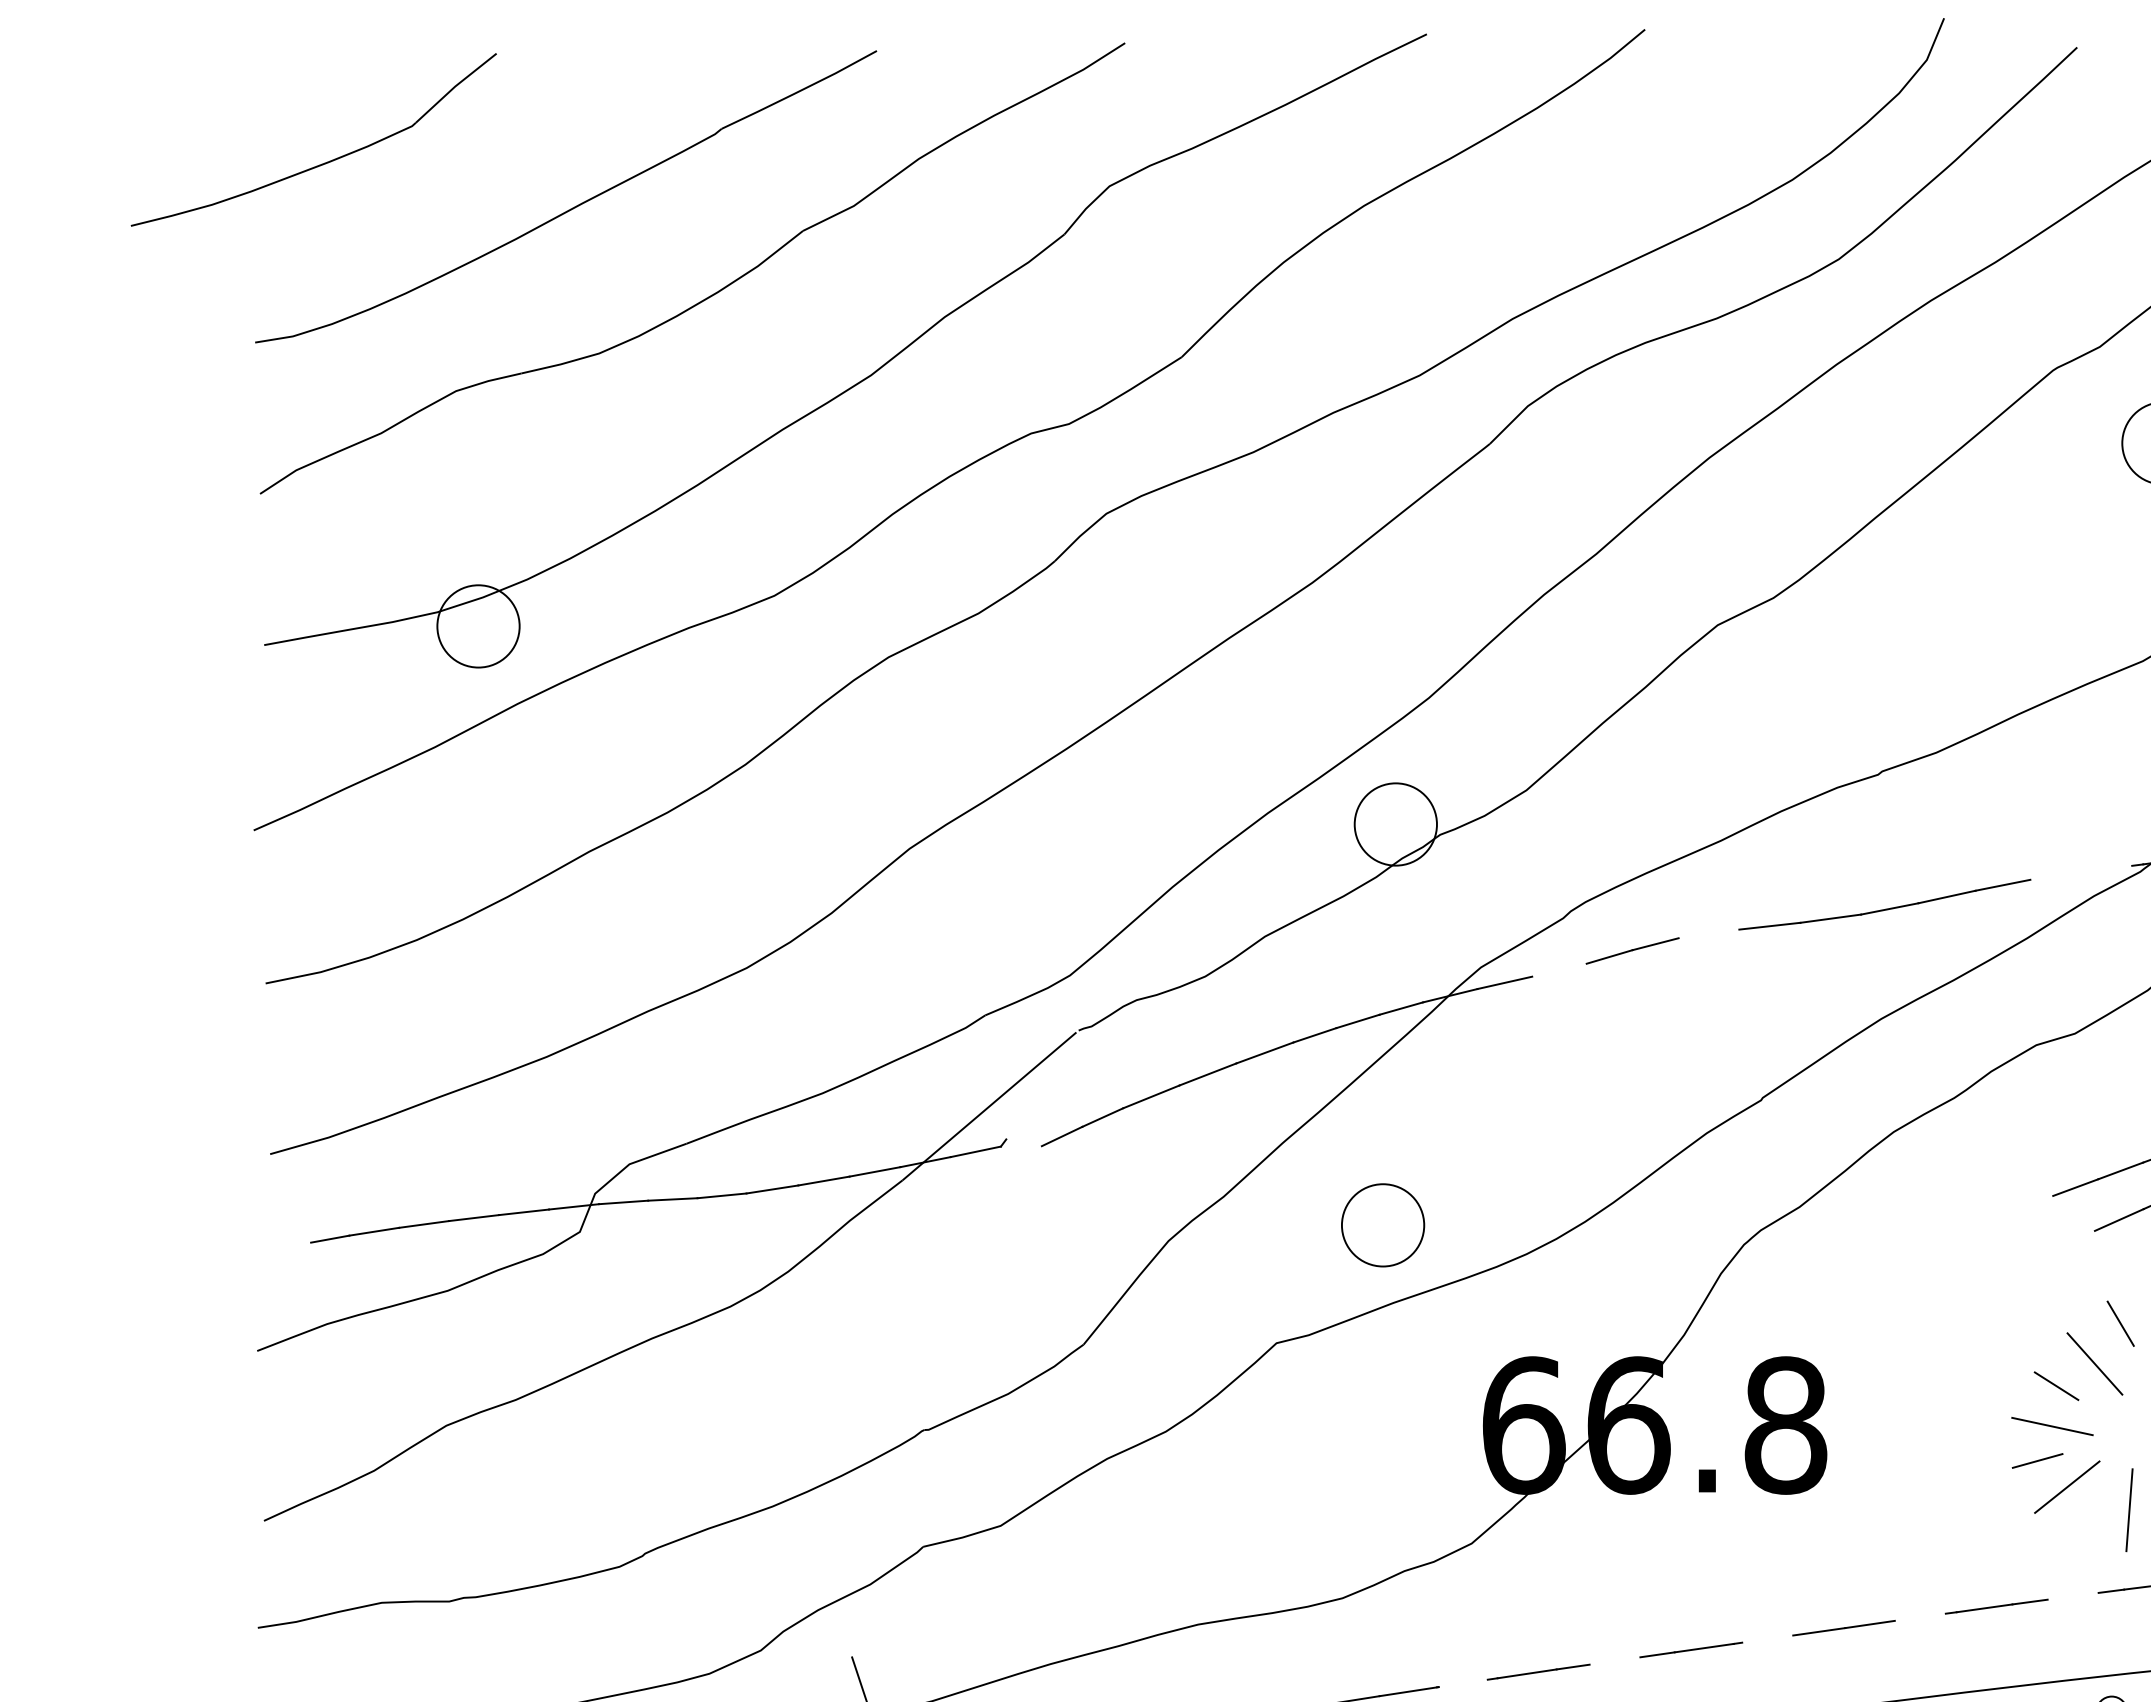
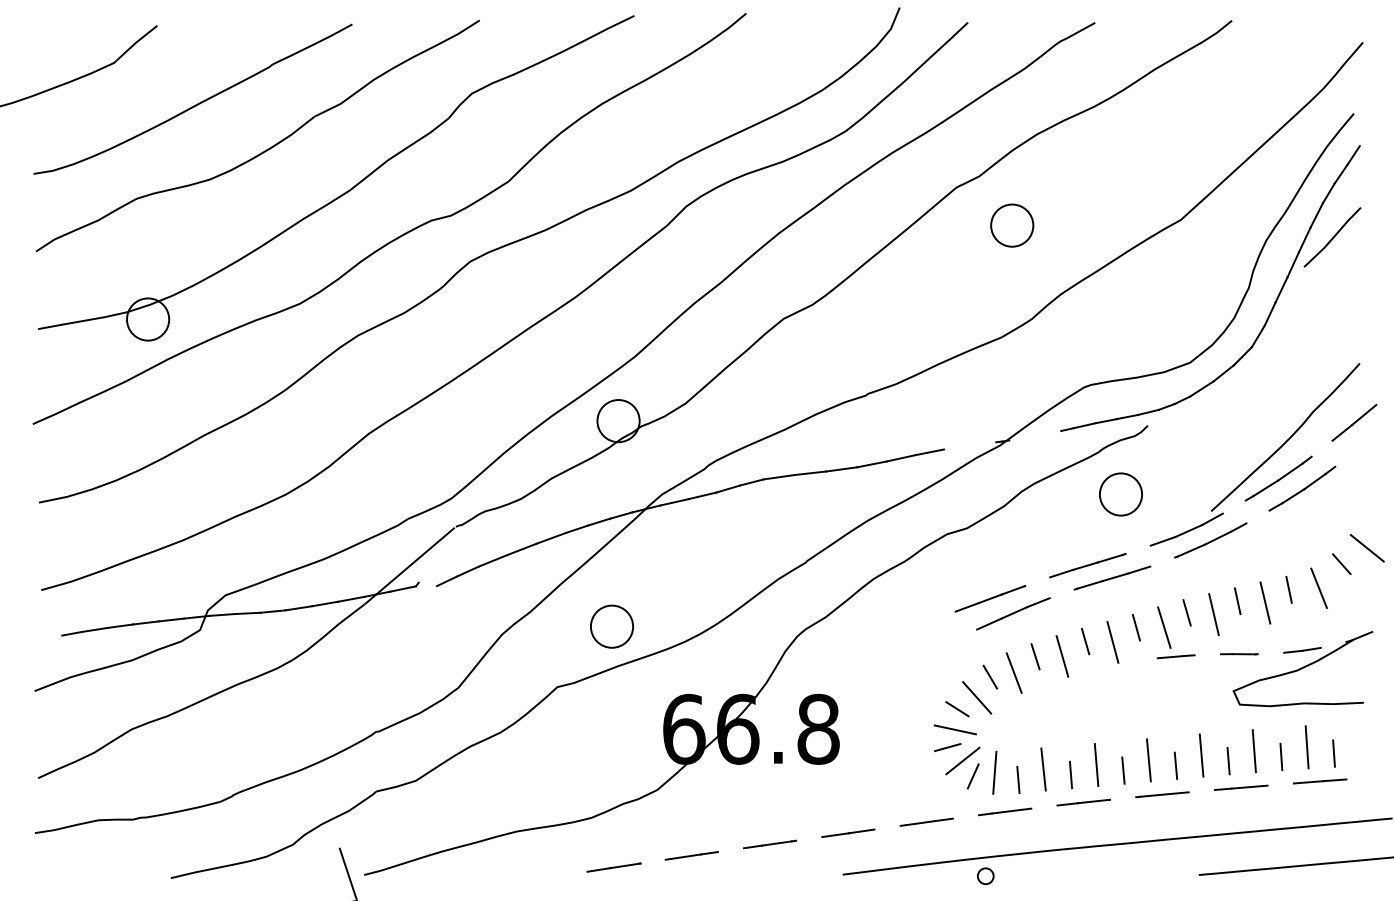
line: (1707, 934) -> (778, 477), added
line: (1559, 969) -> (702, 495), added
line: (2085, 1517) -> (972, 776), added

